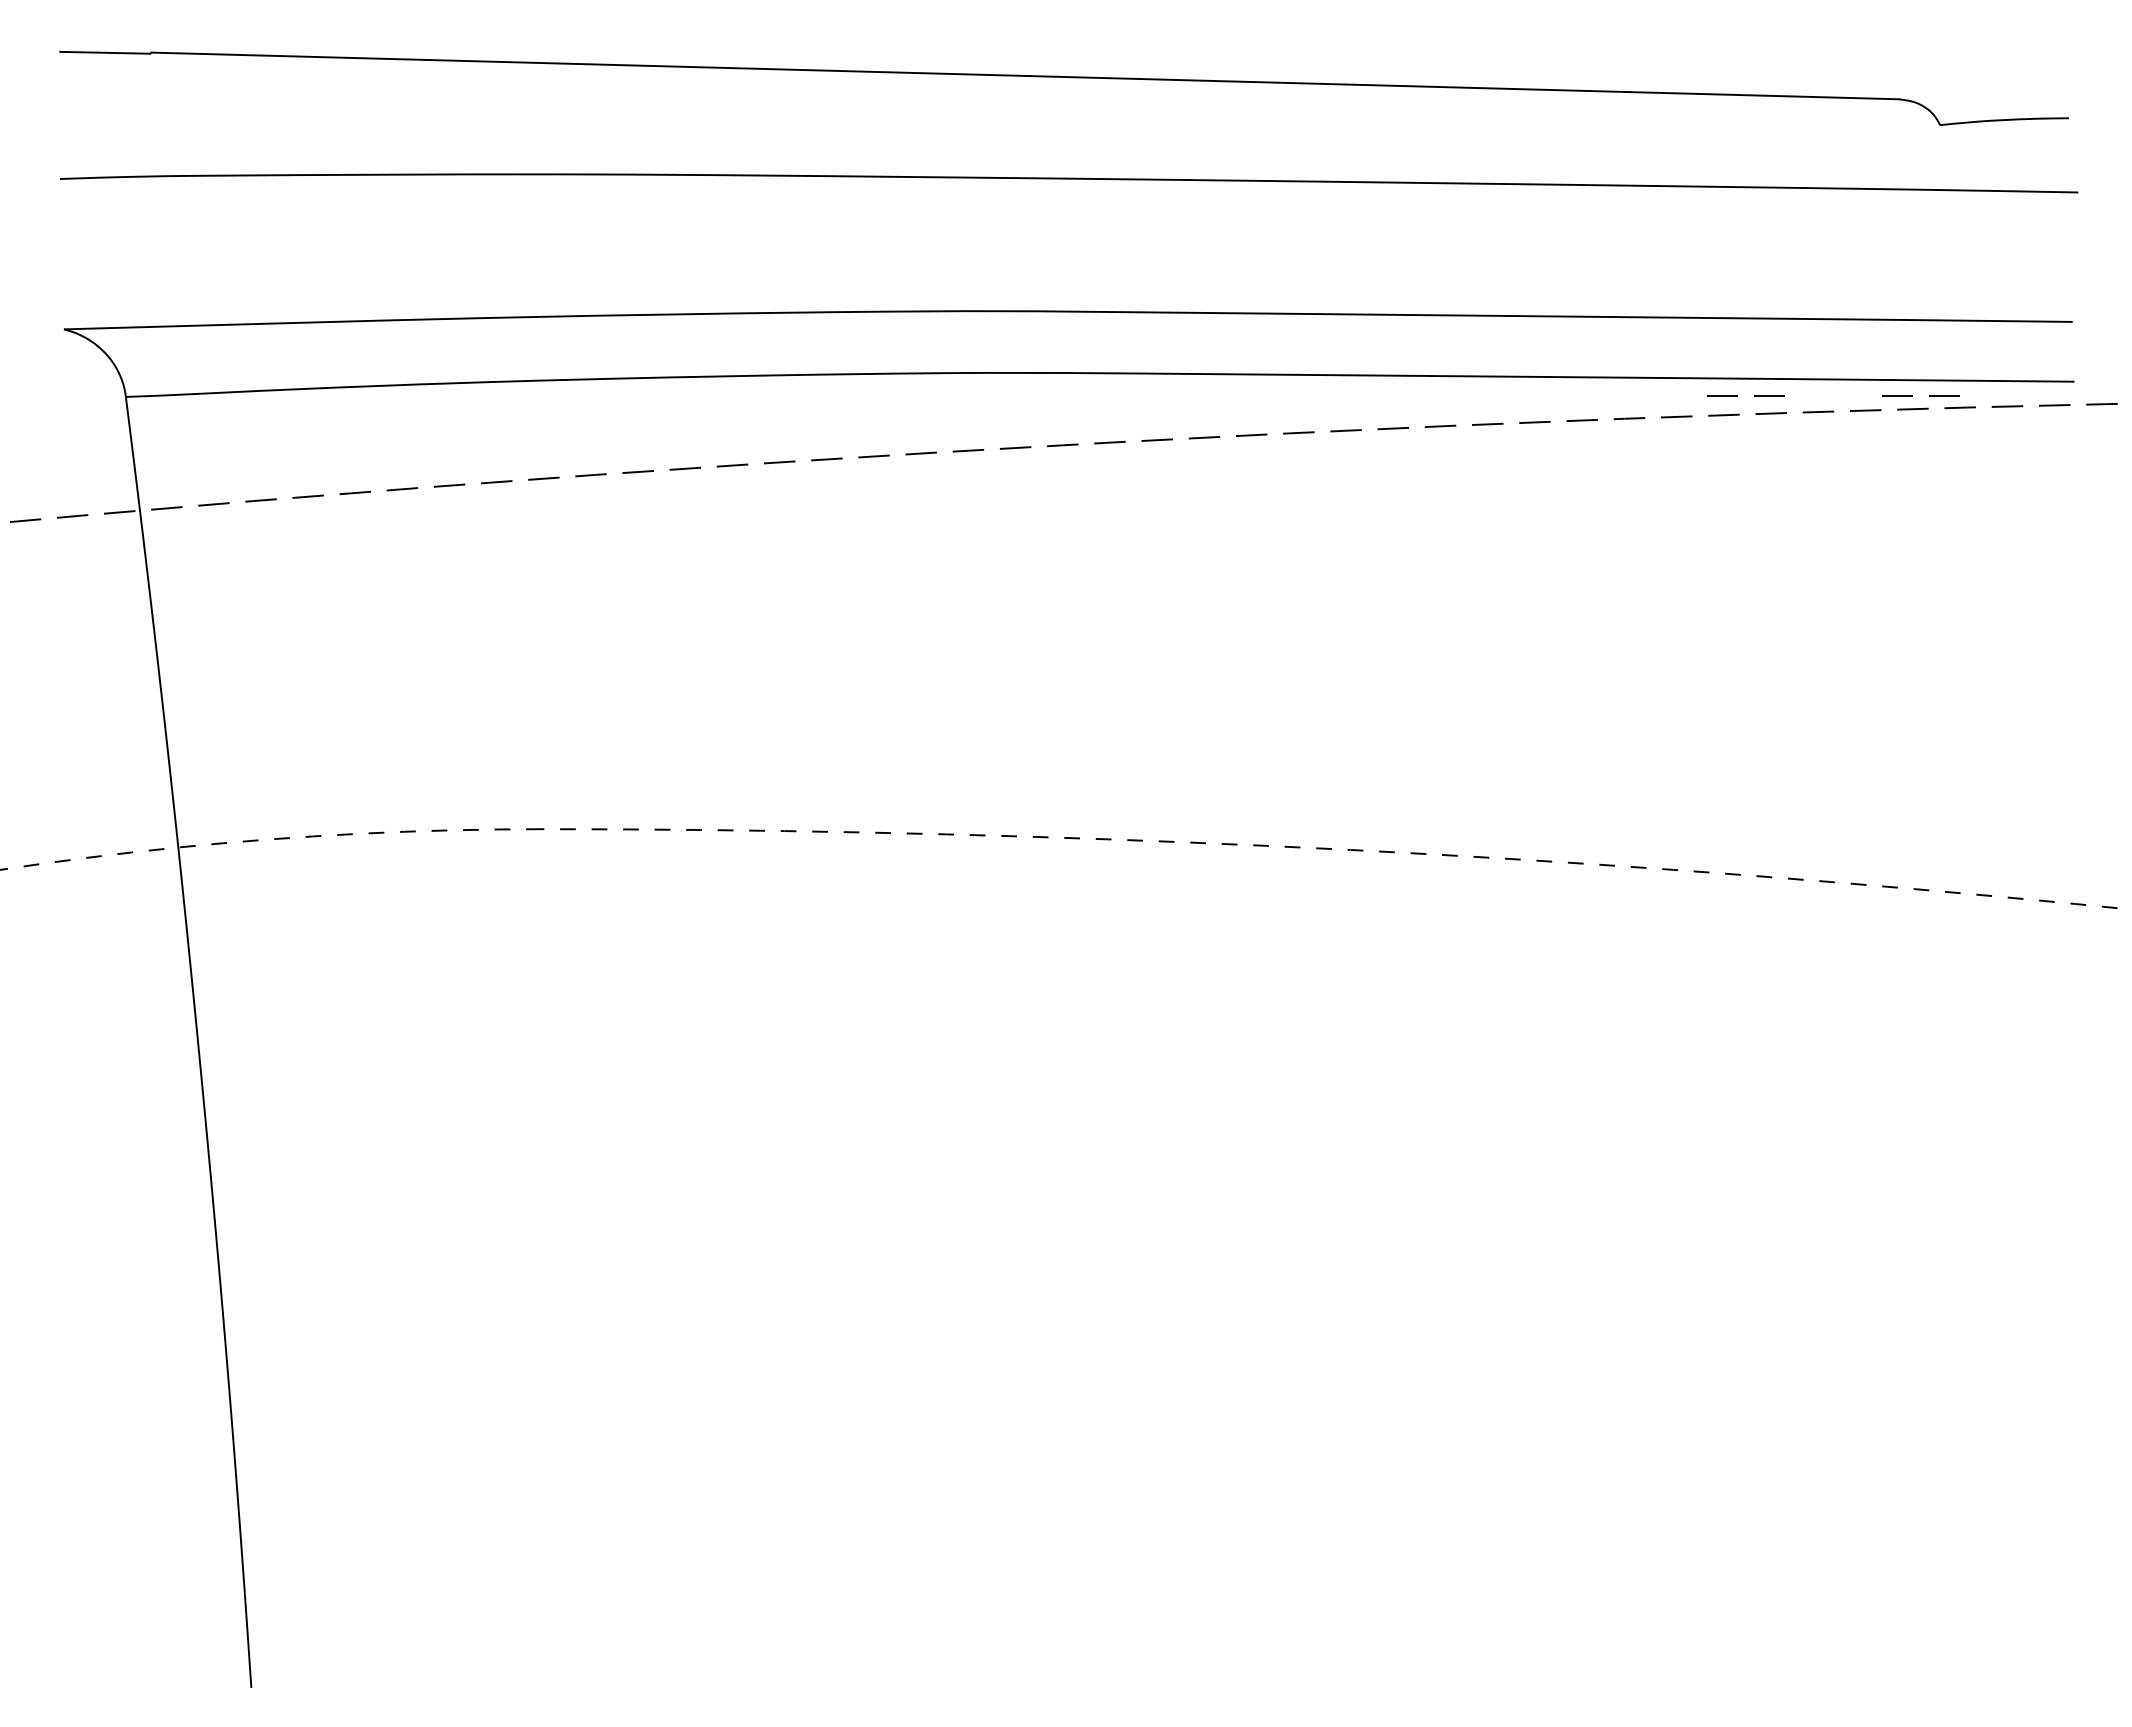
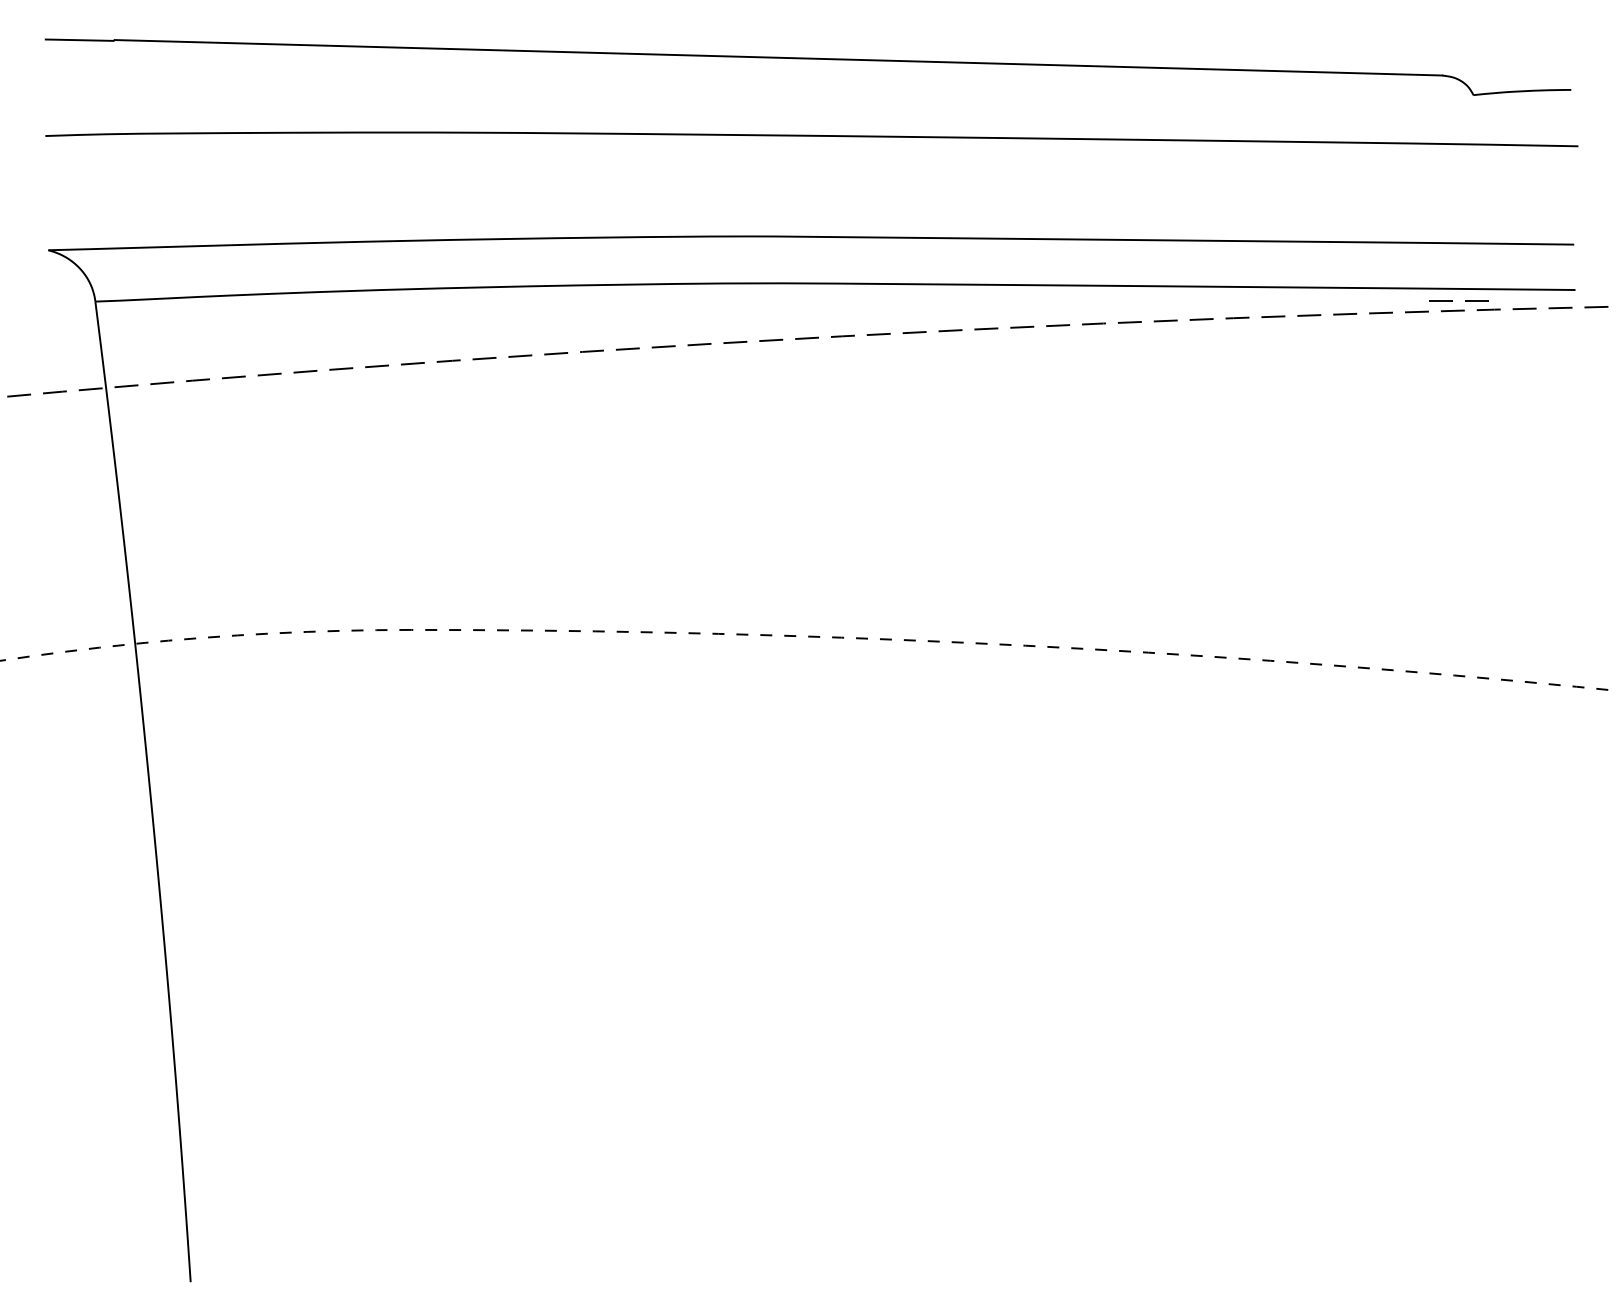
line: (1737, 395) -> (1319, 300), removed

